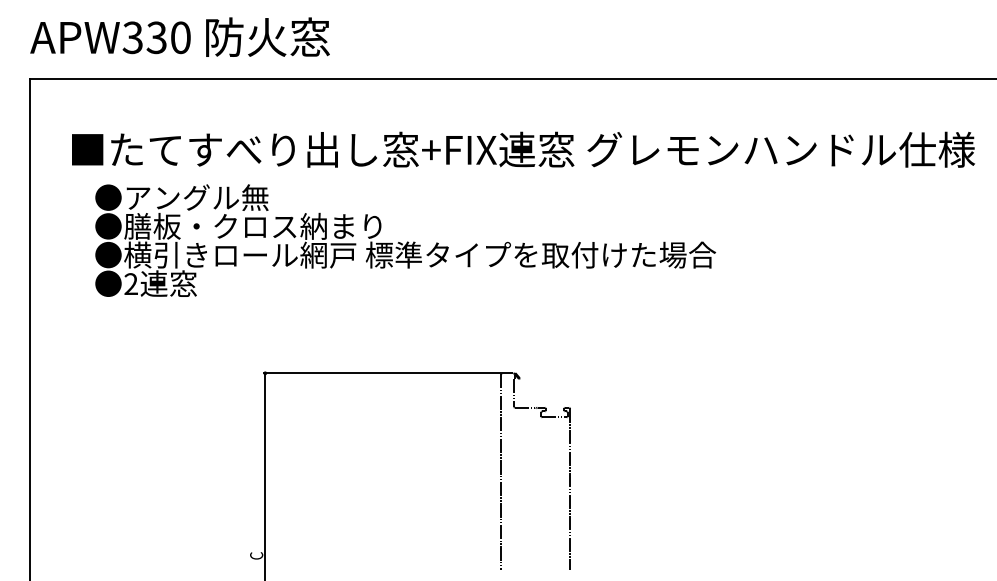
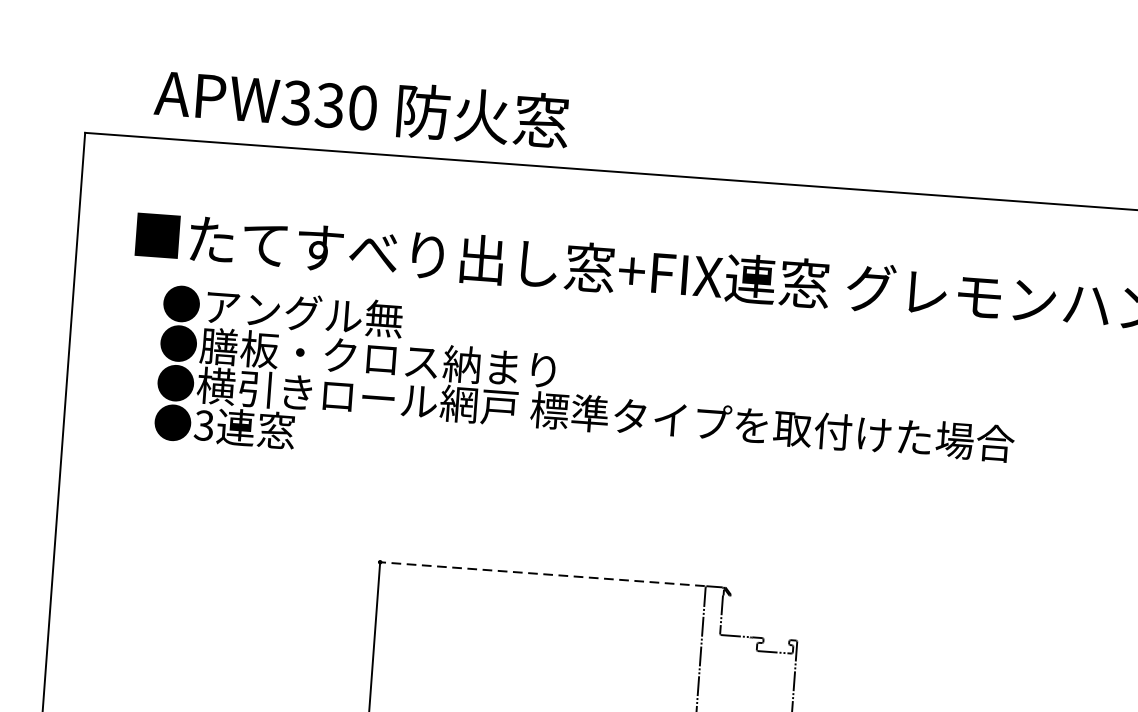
text: (179, 36) -> (361, 106), moved
text: (130, 284) -> (203, 426), 2 -> 3
line: (381, 373) -> (540, 574), solid -> dashed

